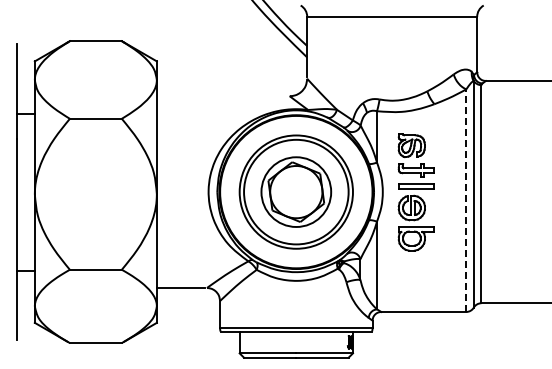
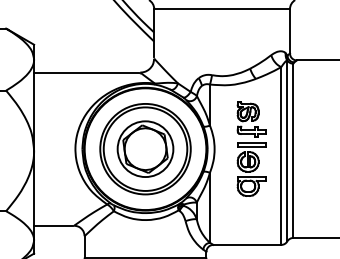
line: (222, 96) -> (86, 72), added
part: (415, 192) -> (251, 149), moved
line: (466, 200) -> (281, 155), dashed -> solid

